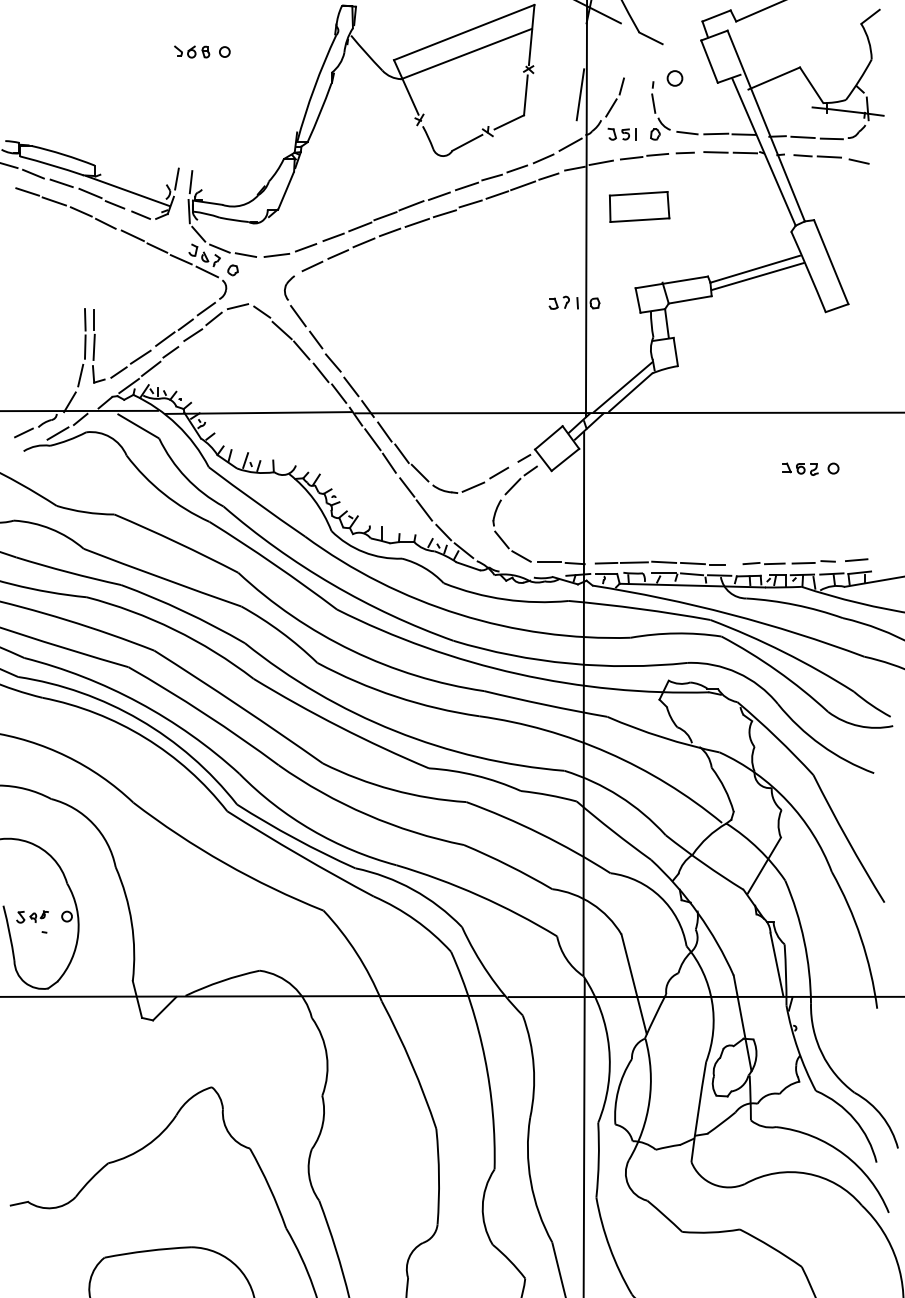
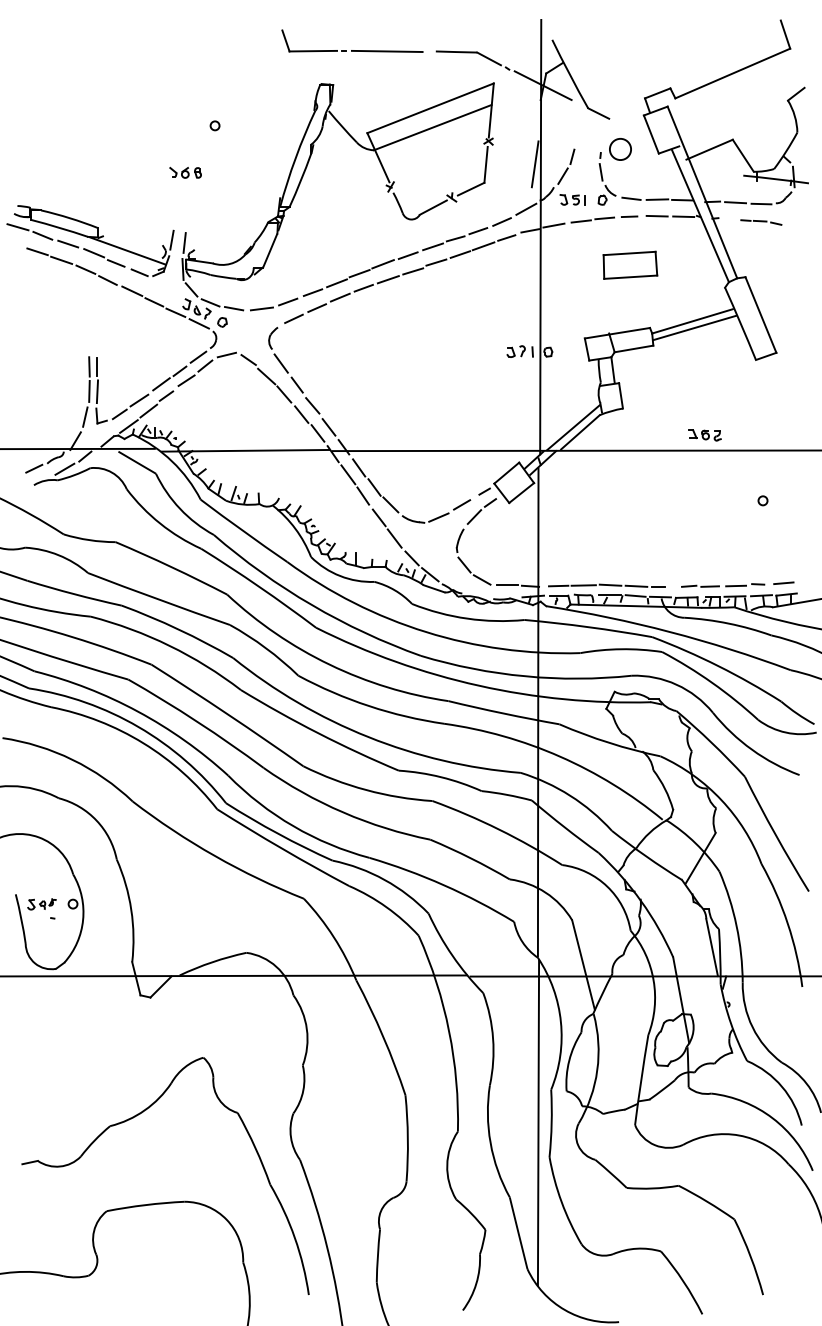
part: (191, 51) -> (185, 172), moved
circle: (674, 78) -> (619, 149), size x1.6
part: (831, 159) -> (761, 222), size x0.6
part: (639, 206) -> (630, 264), moved
part: (799, 469) -> (704, 435), moved

